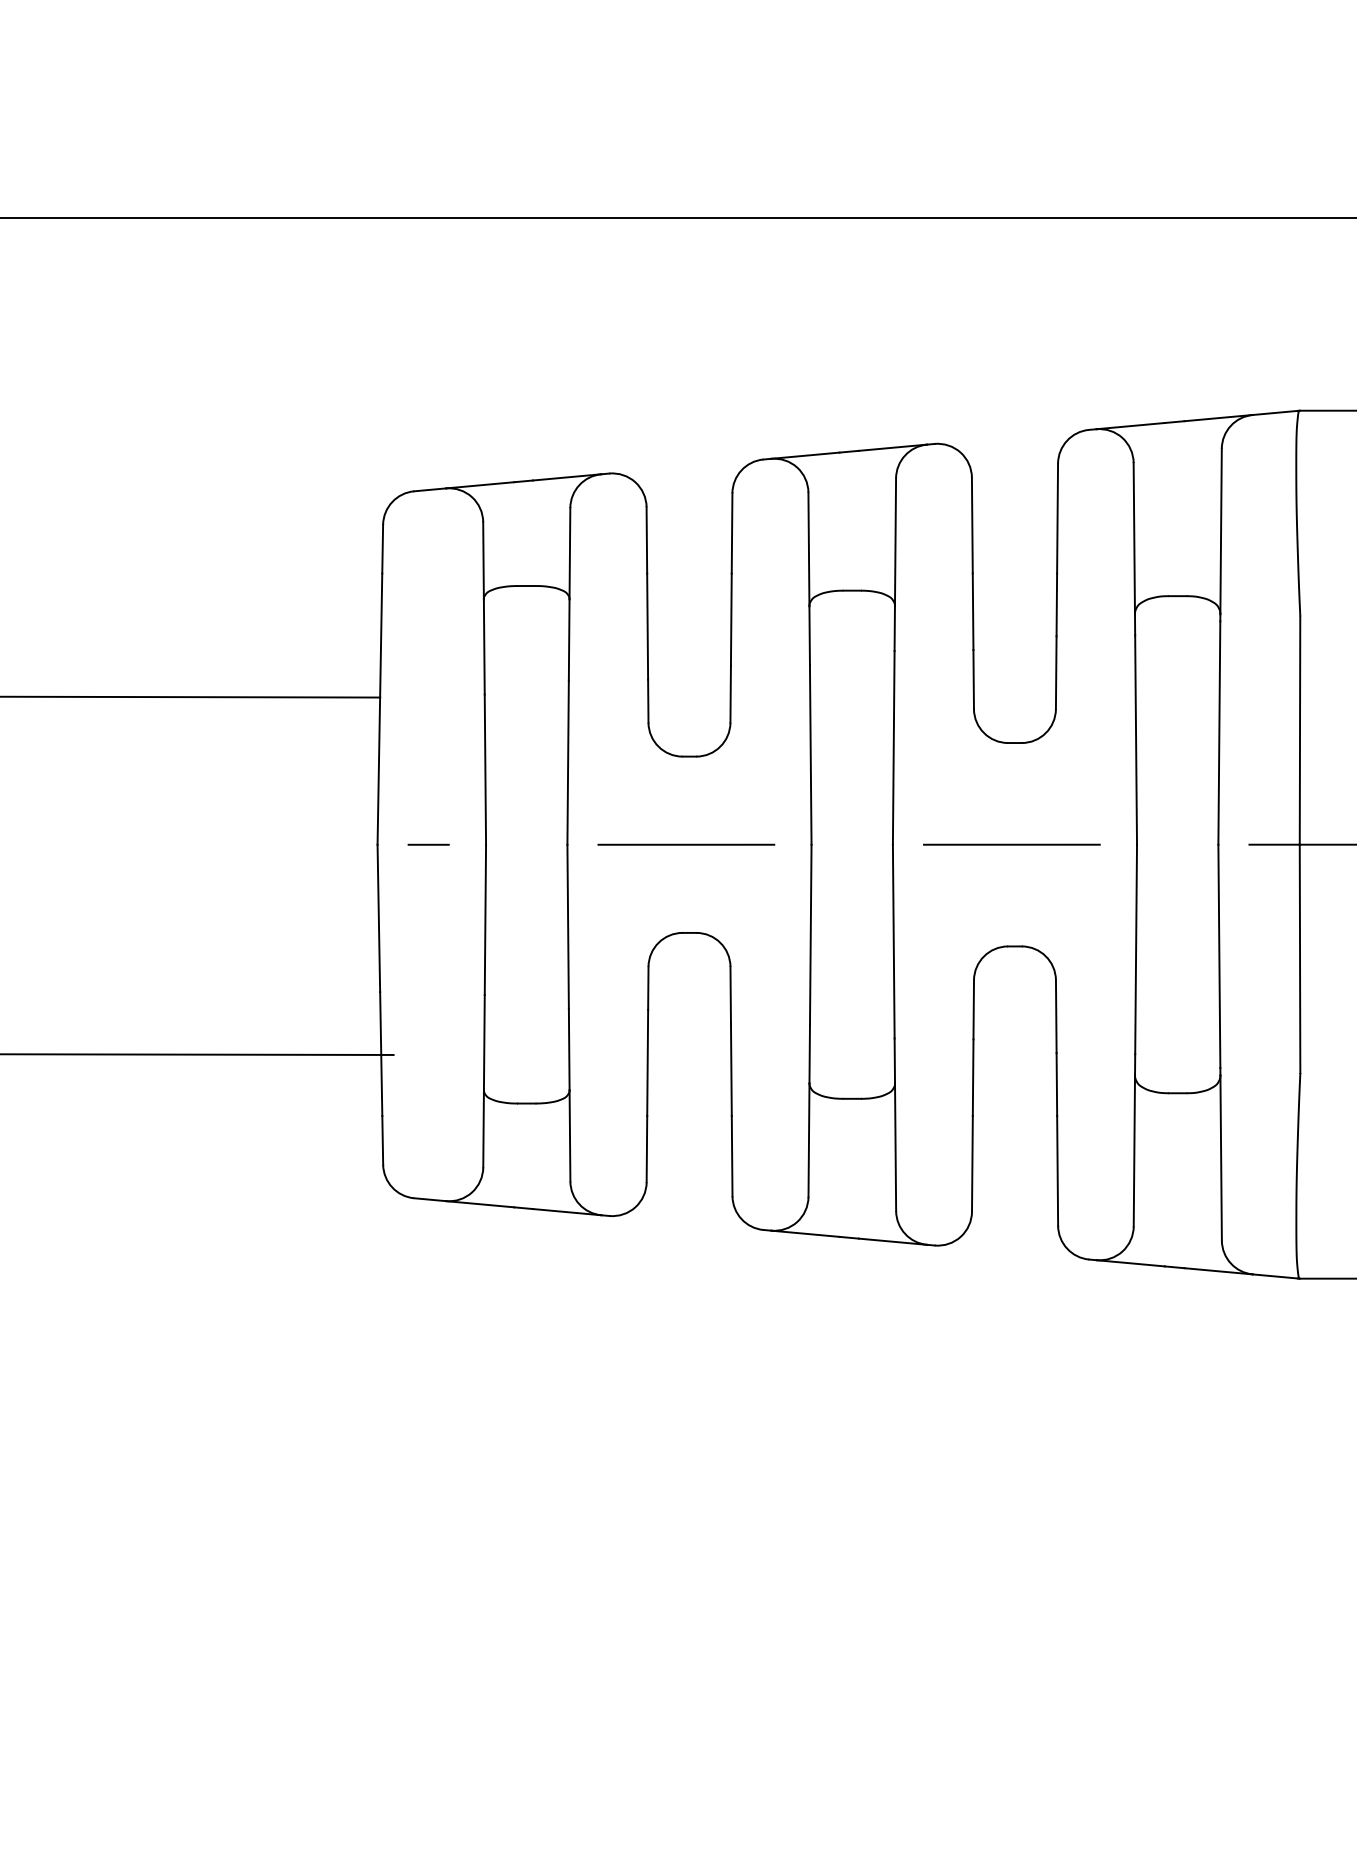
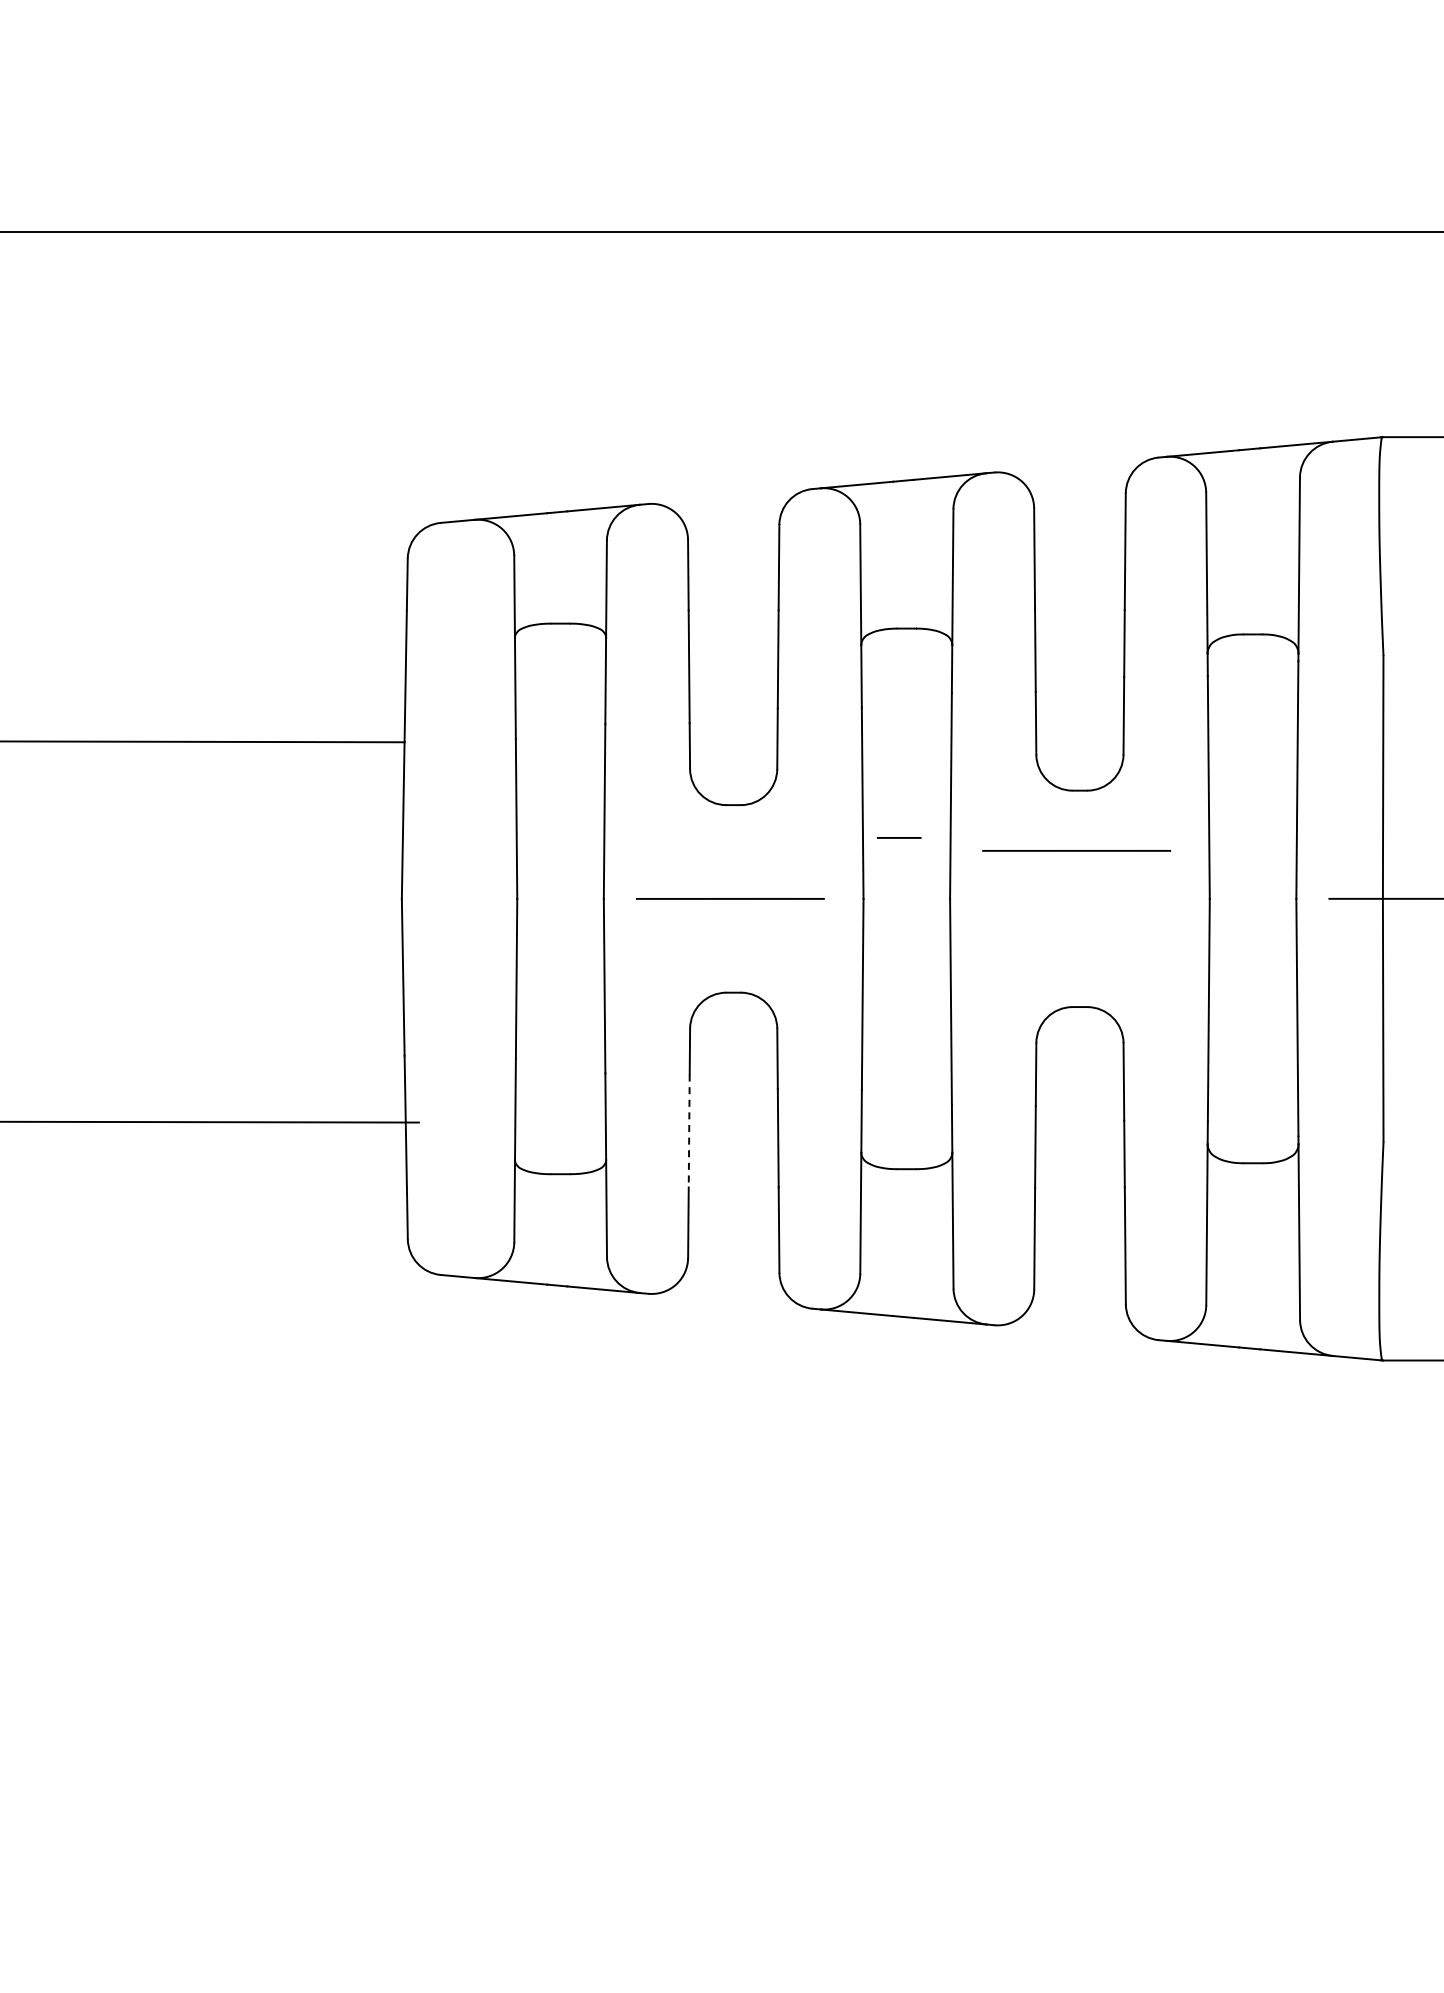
line: (428, 844) -> (899, 837), moved
line: (1011, 844) -> (1076, 850), moved
line: (647, 1063) -> (689, 1131), solid -> dashed

